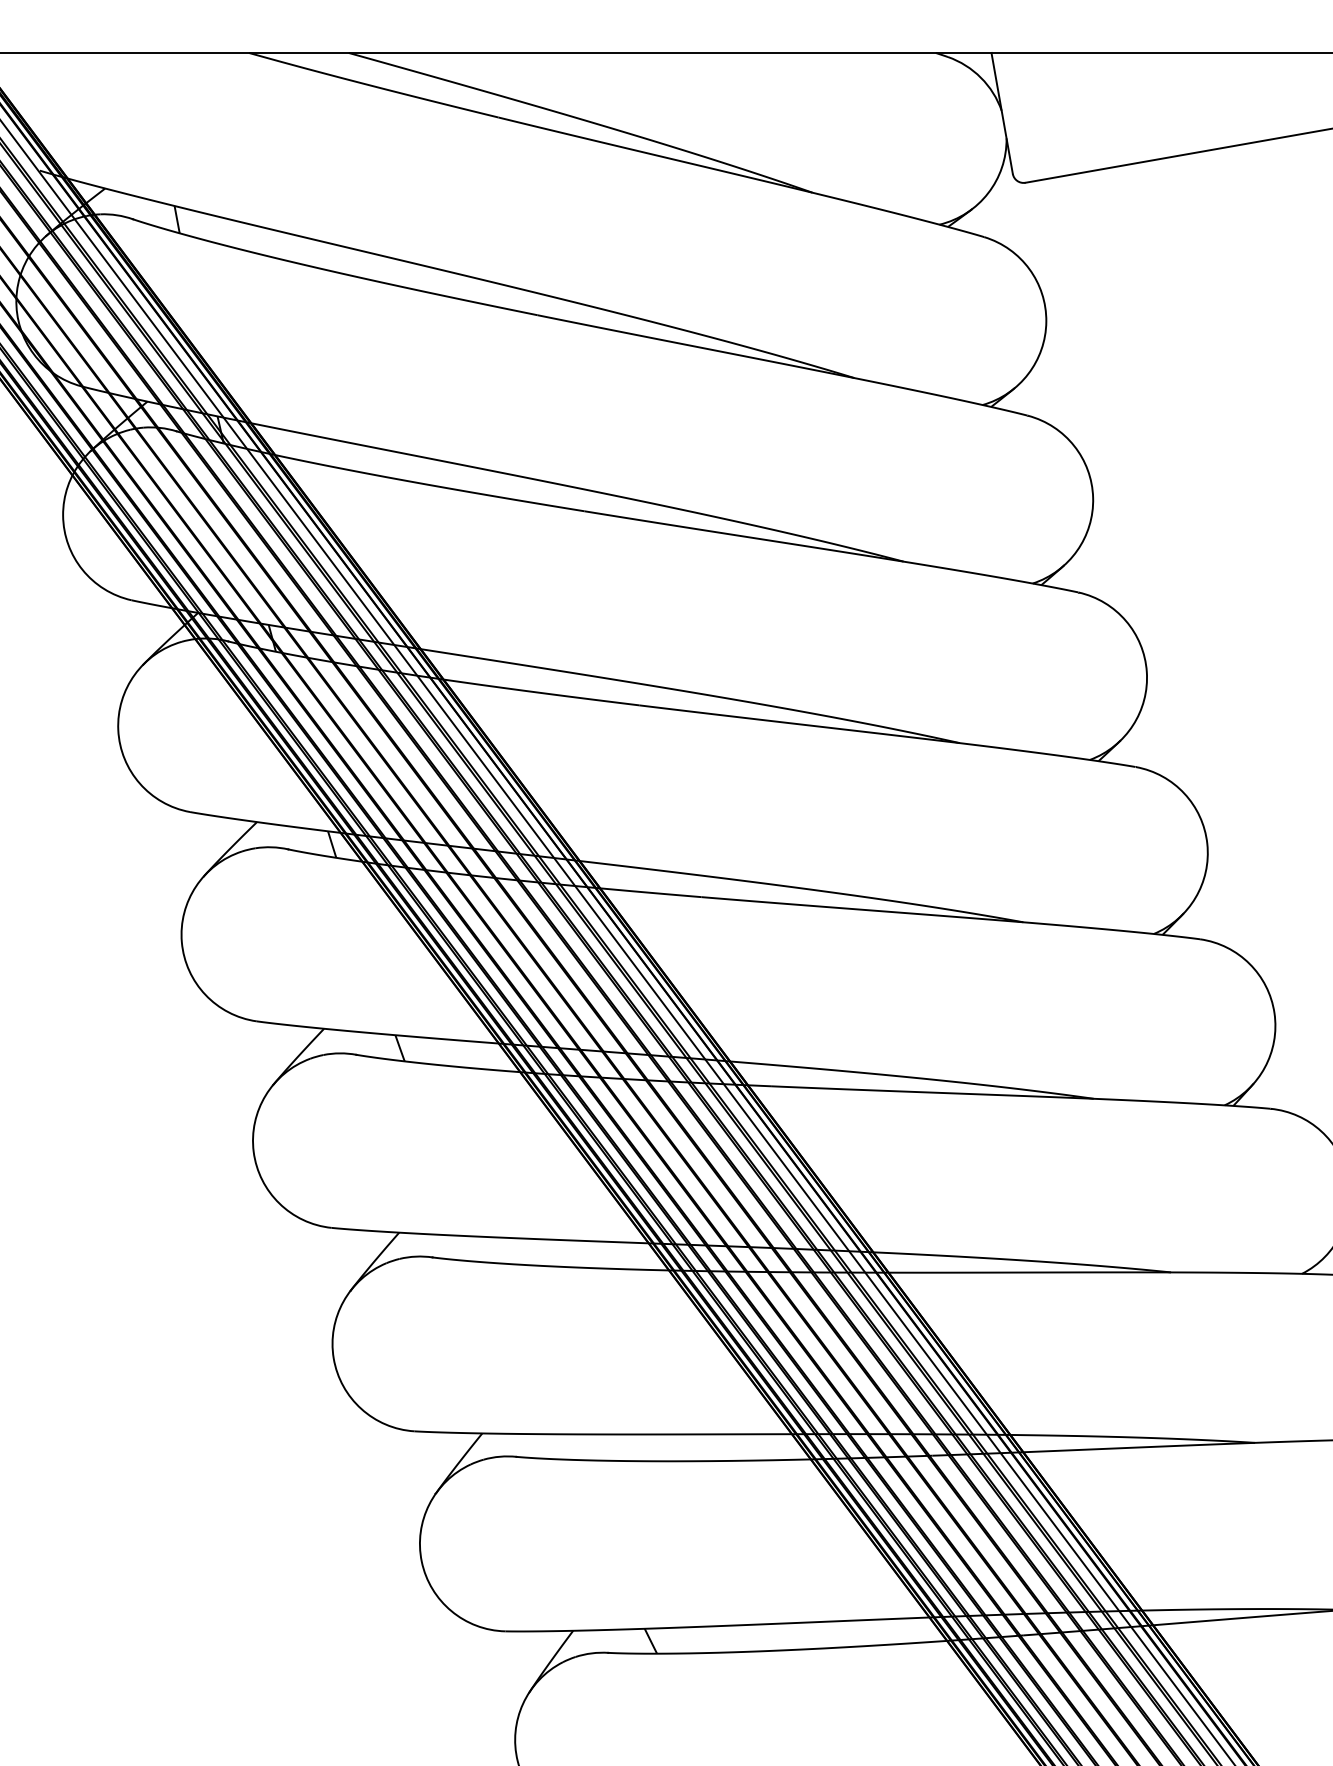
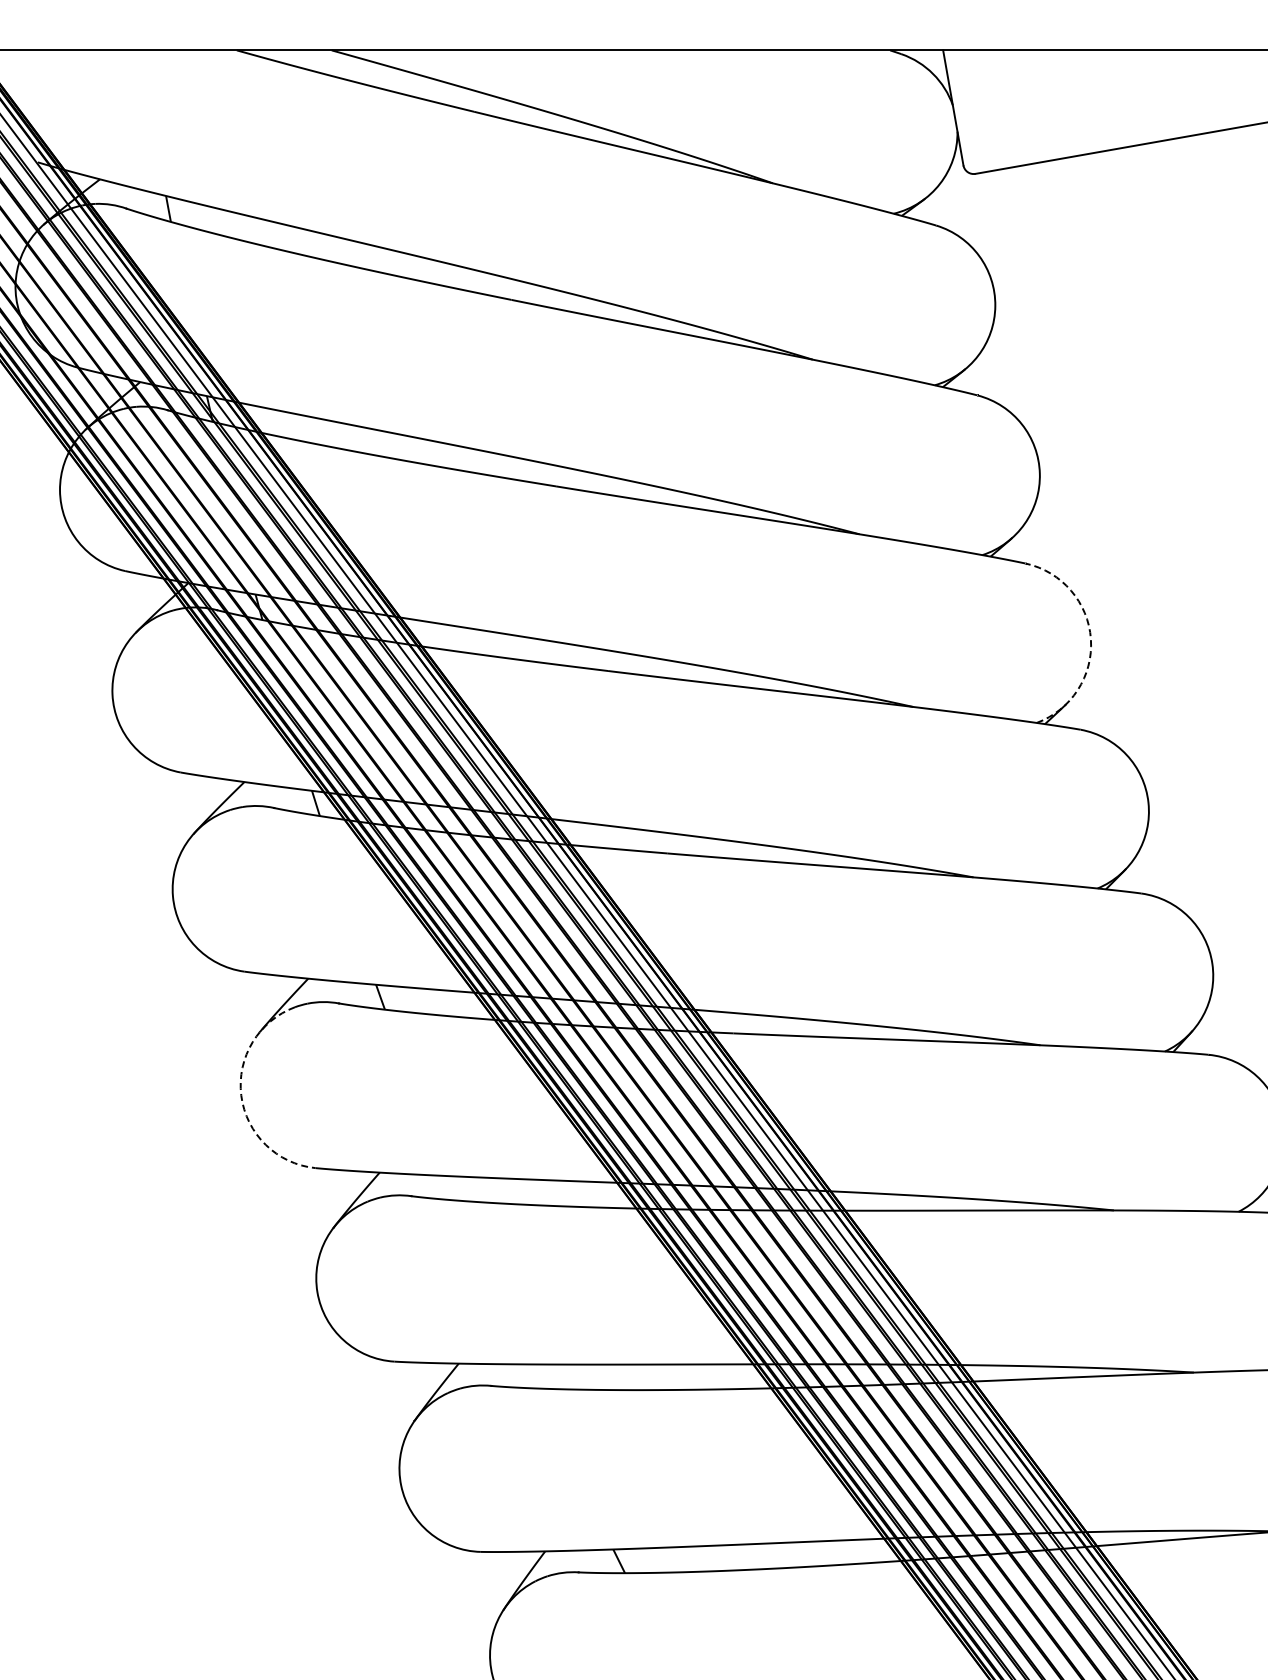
arc: (1146, 672) -> (1090, 639), solid -> dashed
arc: (253, 1151) -> (241, 1095), solid -> dashed

